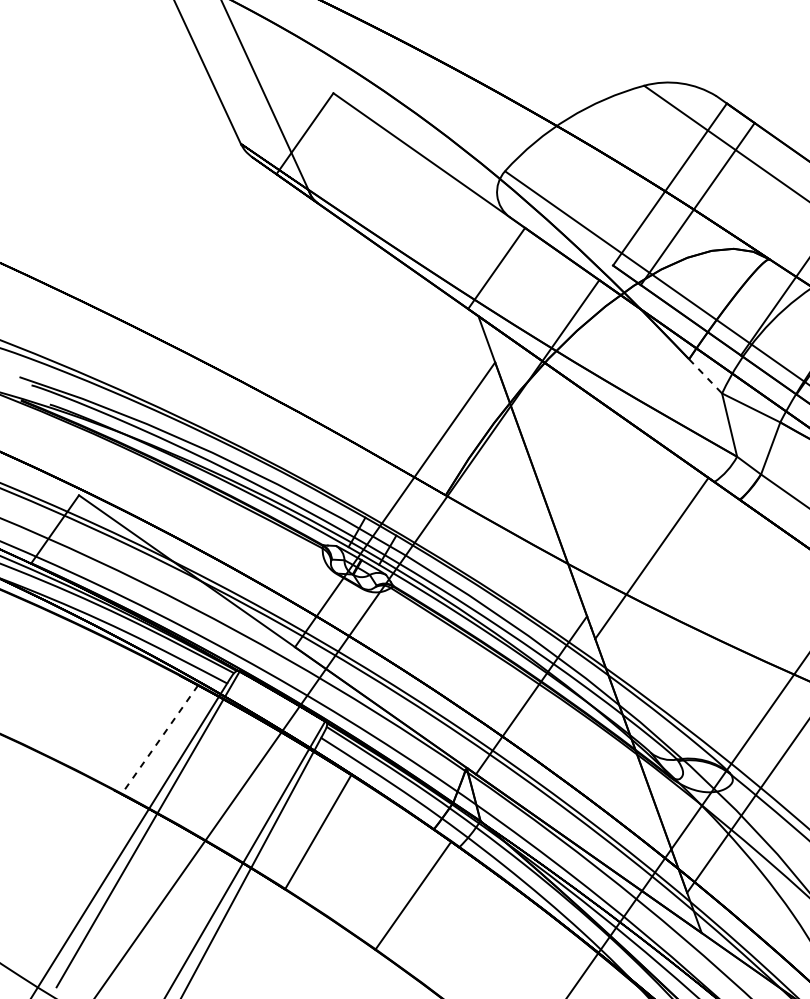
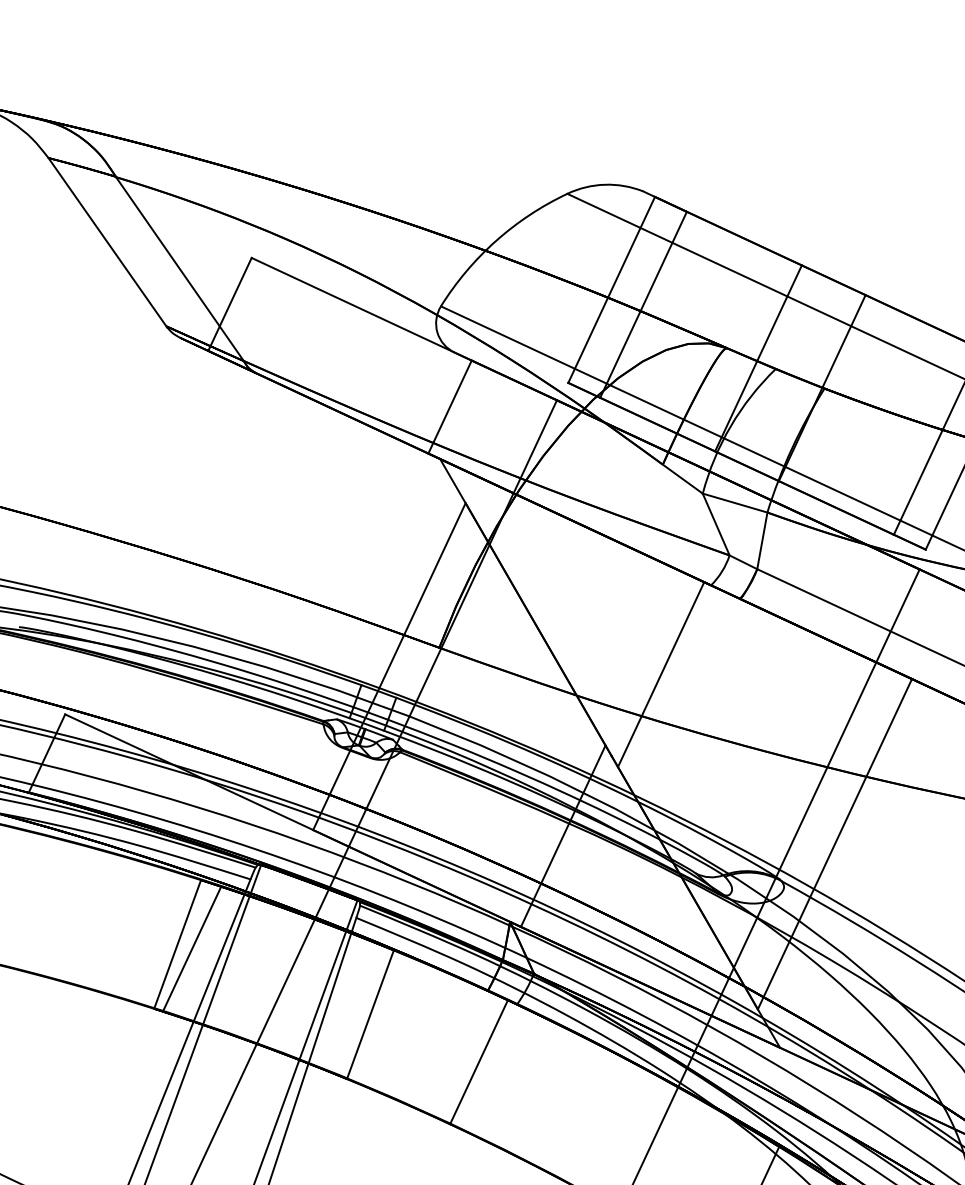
line: (705, 376) -> (682, 479), dashed -> solid
line: (146, 732) -> (177, 944), added
line: (160, 740) -> (192, 949), dashed -> solid

